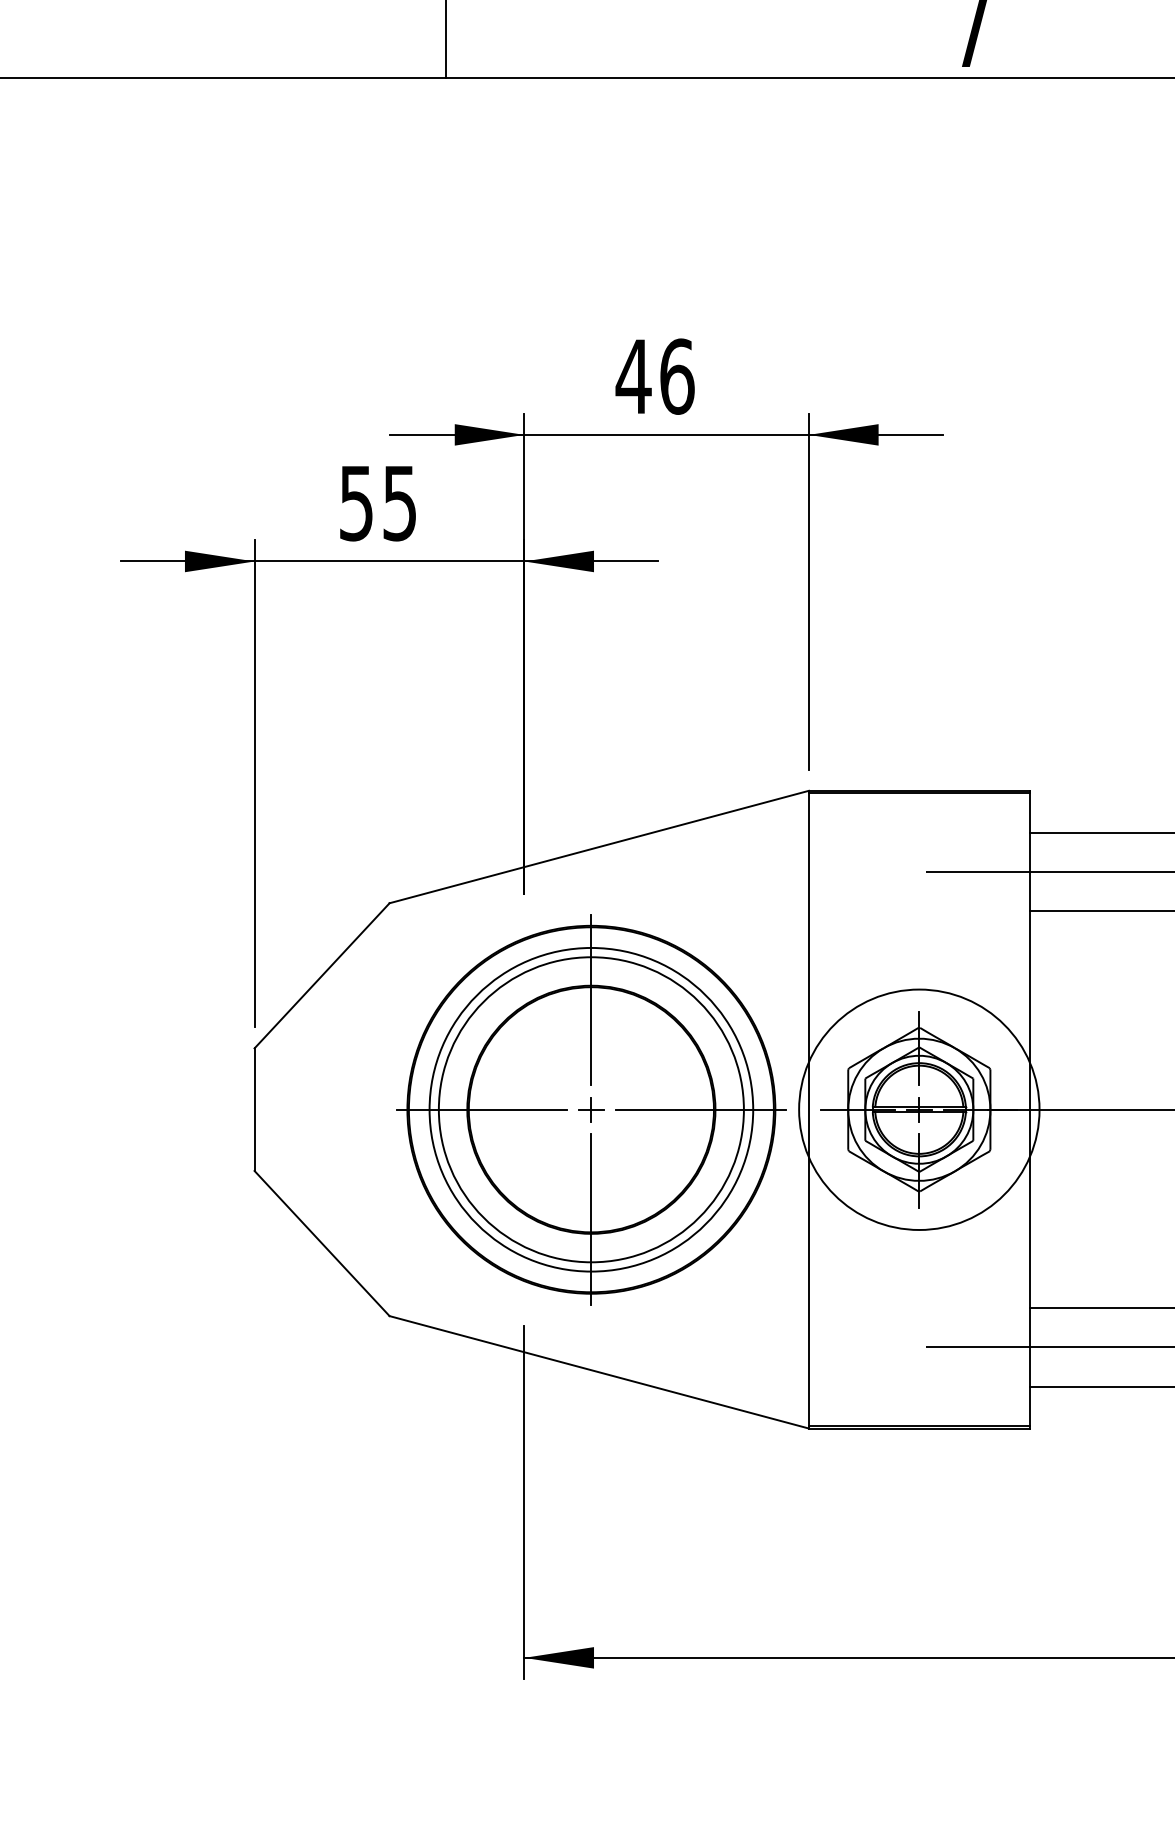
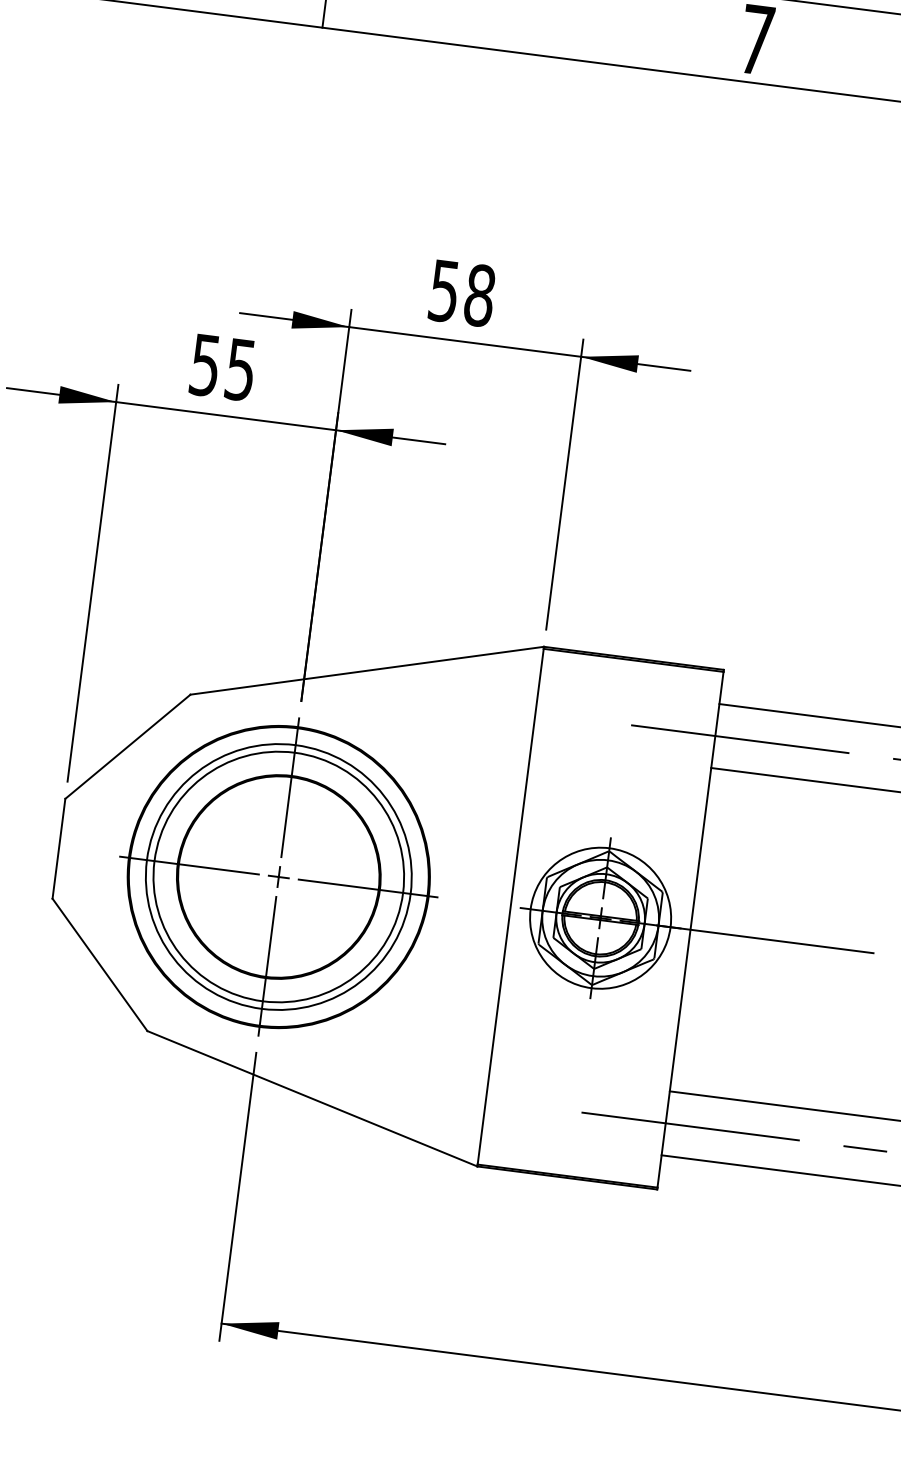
text: (654, 376) -> (461, 293), 46 -> 58
part: (591, 1109) -> (278, 876), moved
circle: (919, 1109) -> (600, 918), size x0.71

